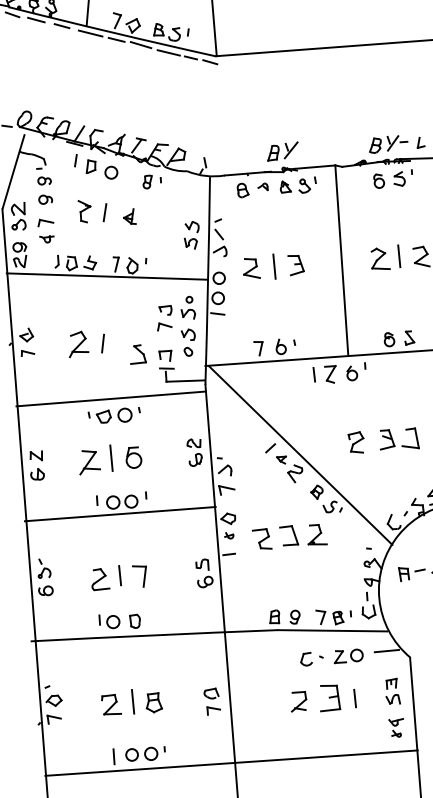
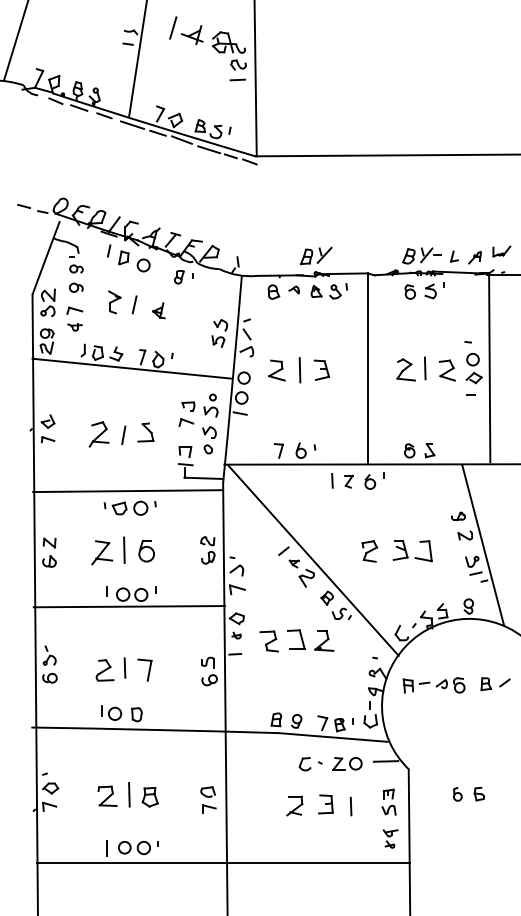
part: (137, 354) -> (145, 432), moved
part: (330, 374) -> (348, 481), size x0.71
part: (329, 698) -> (325, 804), size x0.71

